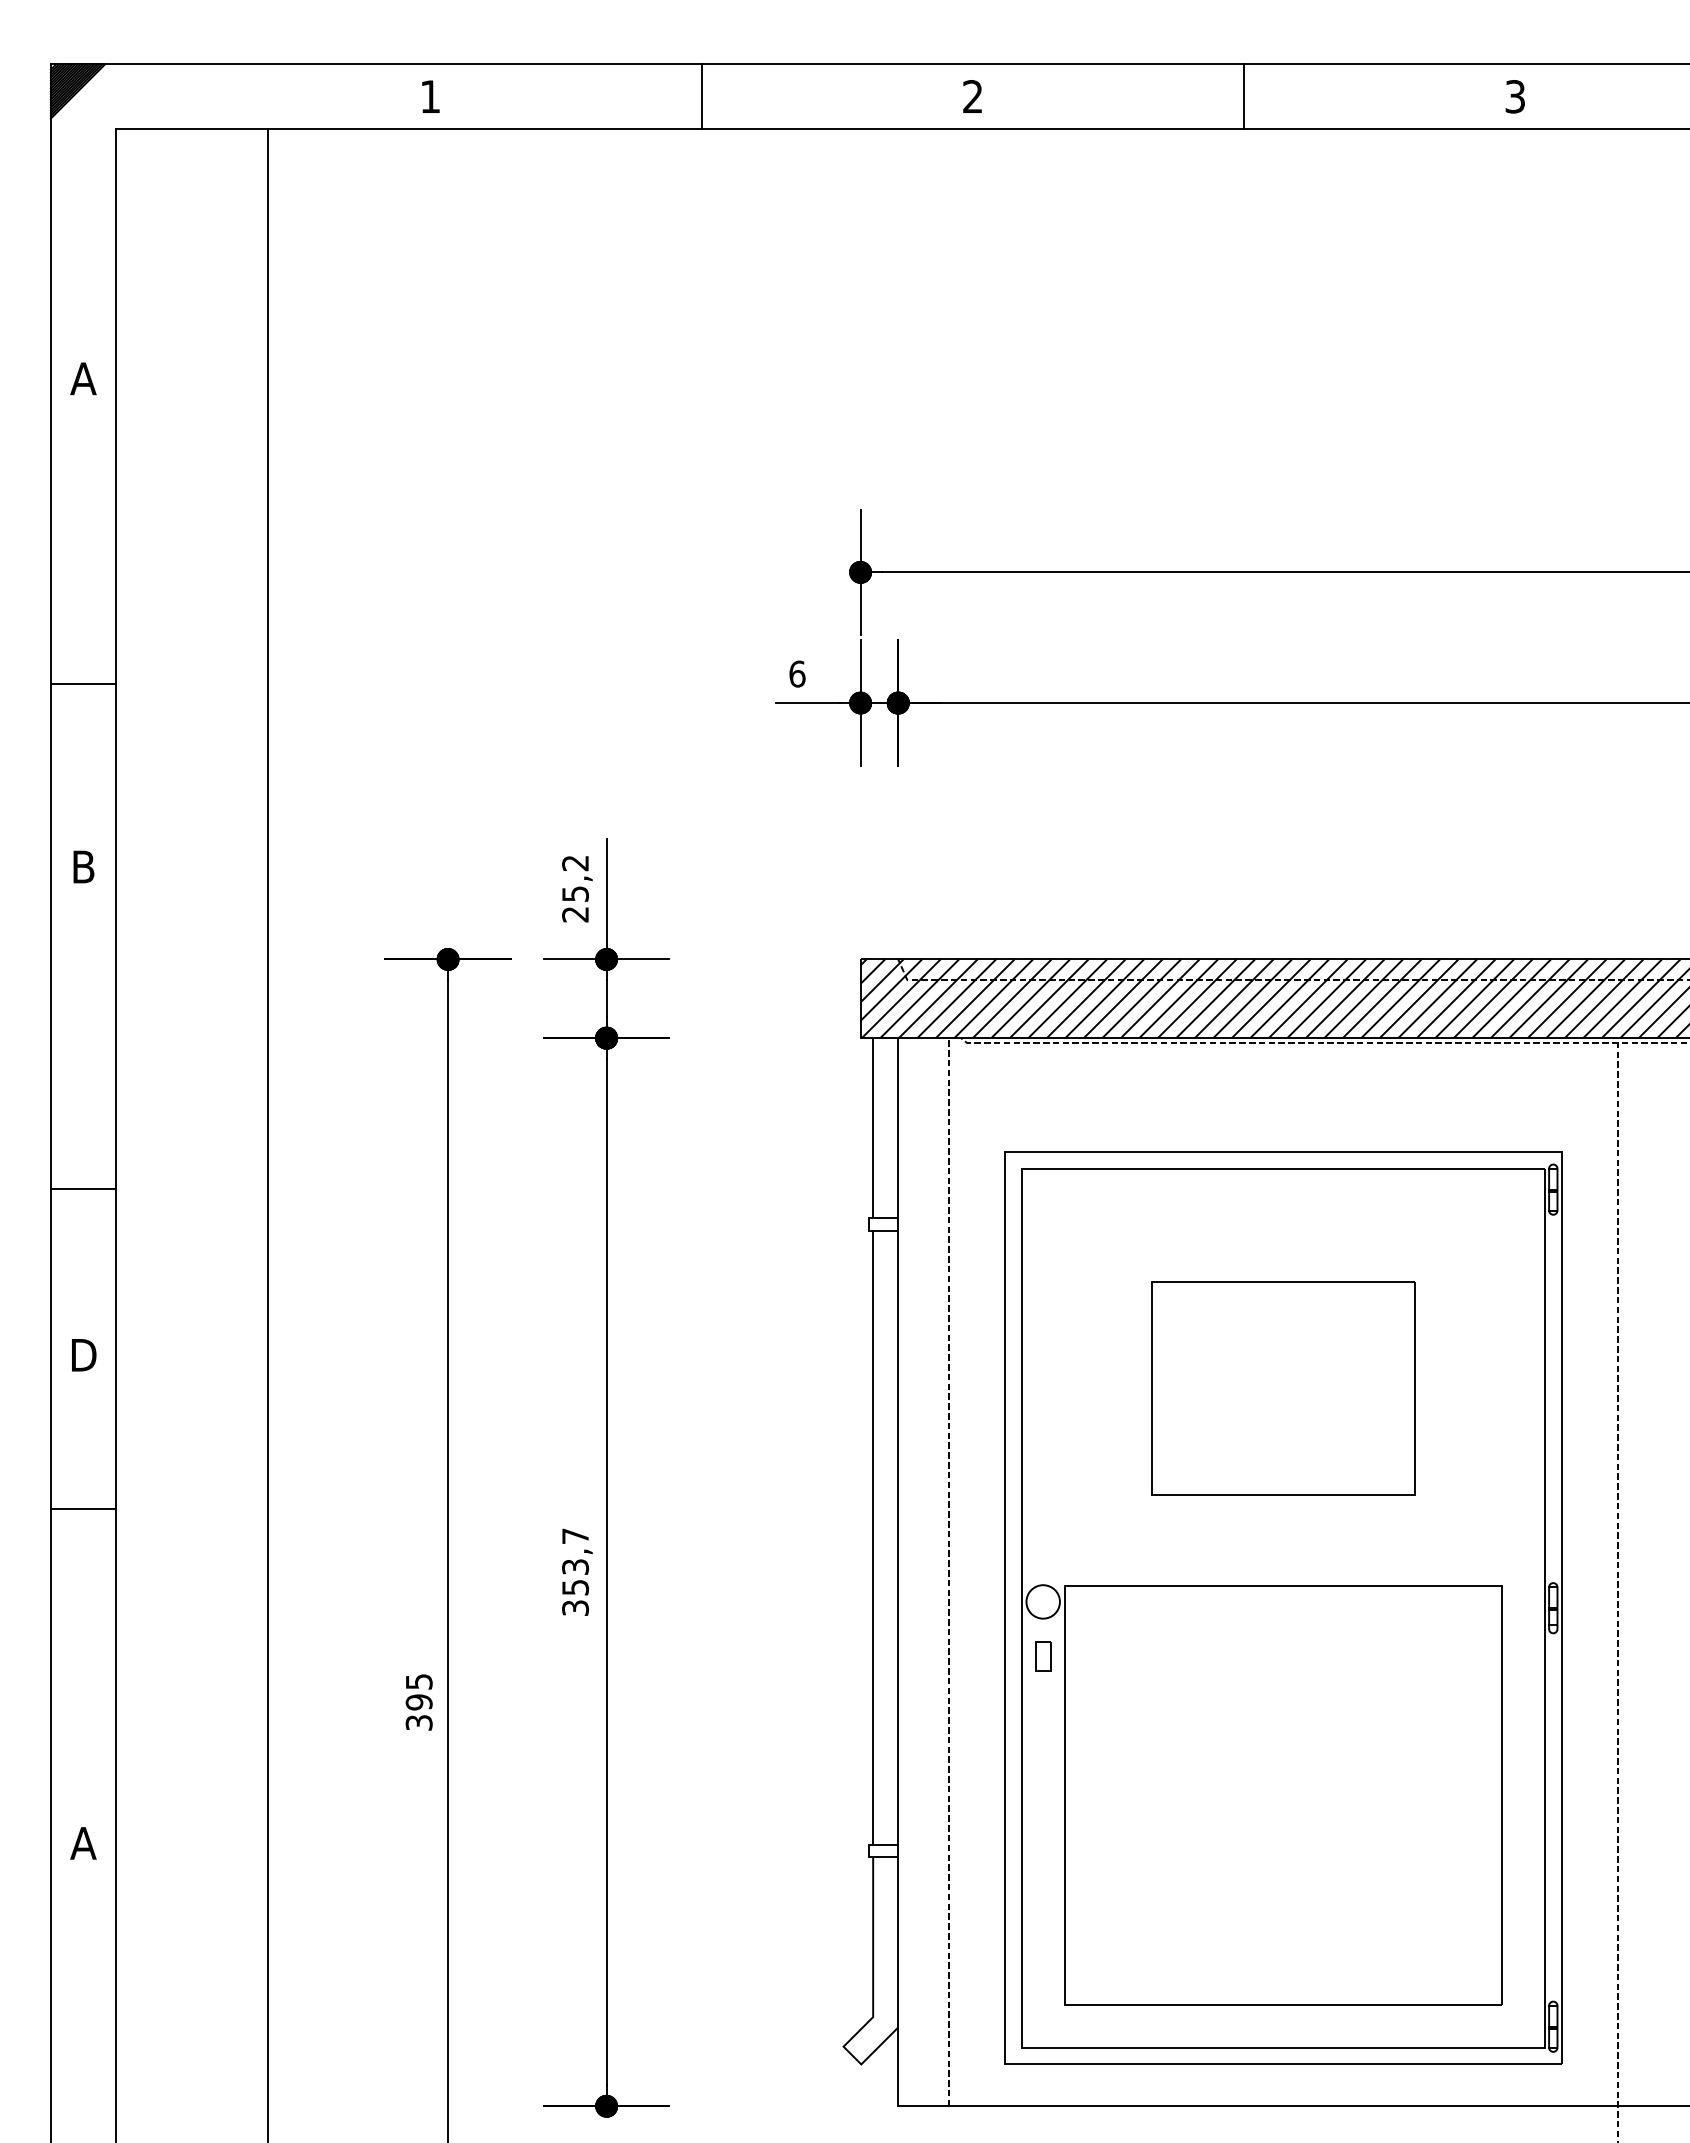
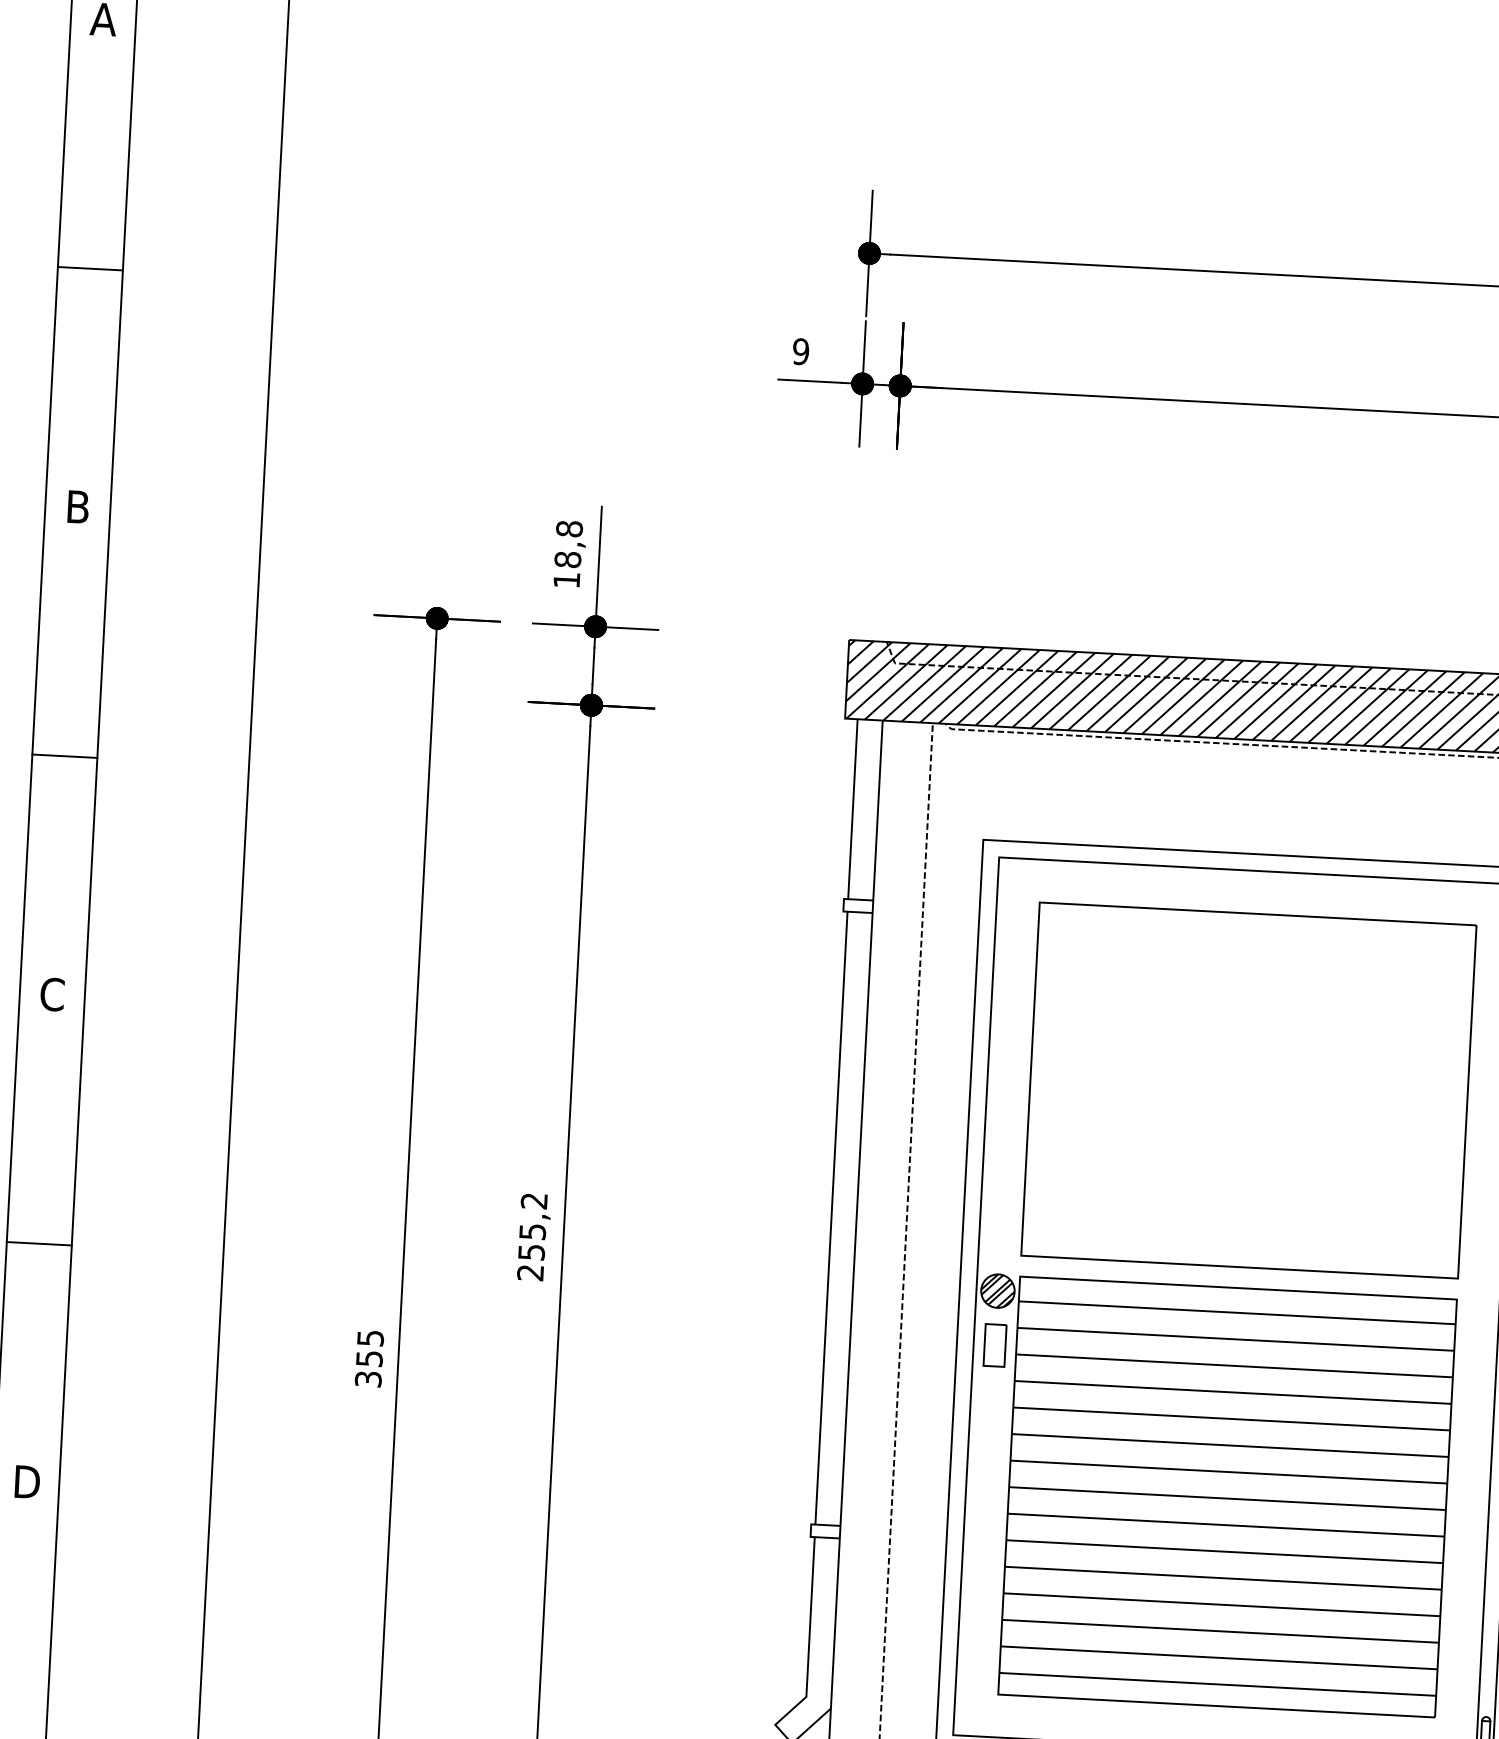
text: (797, 673) -> (801, 351), 6 -> 9
line: (82, 684) -> (89, 268), moved
text: (575, 888) -> (568, 554), 25,2 -> 18,8
line: (82, 1188) -> (63, 756), moved
text: (83, 1355) -> (52, 994), D -> C
part: (1283, 1388) -> (1249, 1090), size x1.67
line: (82, 1508) -> (38, 1243), moved
text: (575, 1571) -> (532, 1236), 353,7 -> 255,2
hatch: (1042, 1601) -> (997, 1290), added
part: (1043, 1655) -> (995, 1344), size x1.43
text: (418, 1702) -> (368, 1358), 395 -> 355
hatch: (1283, 1797) -> (1227, 1499), added
text: (83, 1843) -> (26, 1482), A -> D

